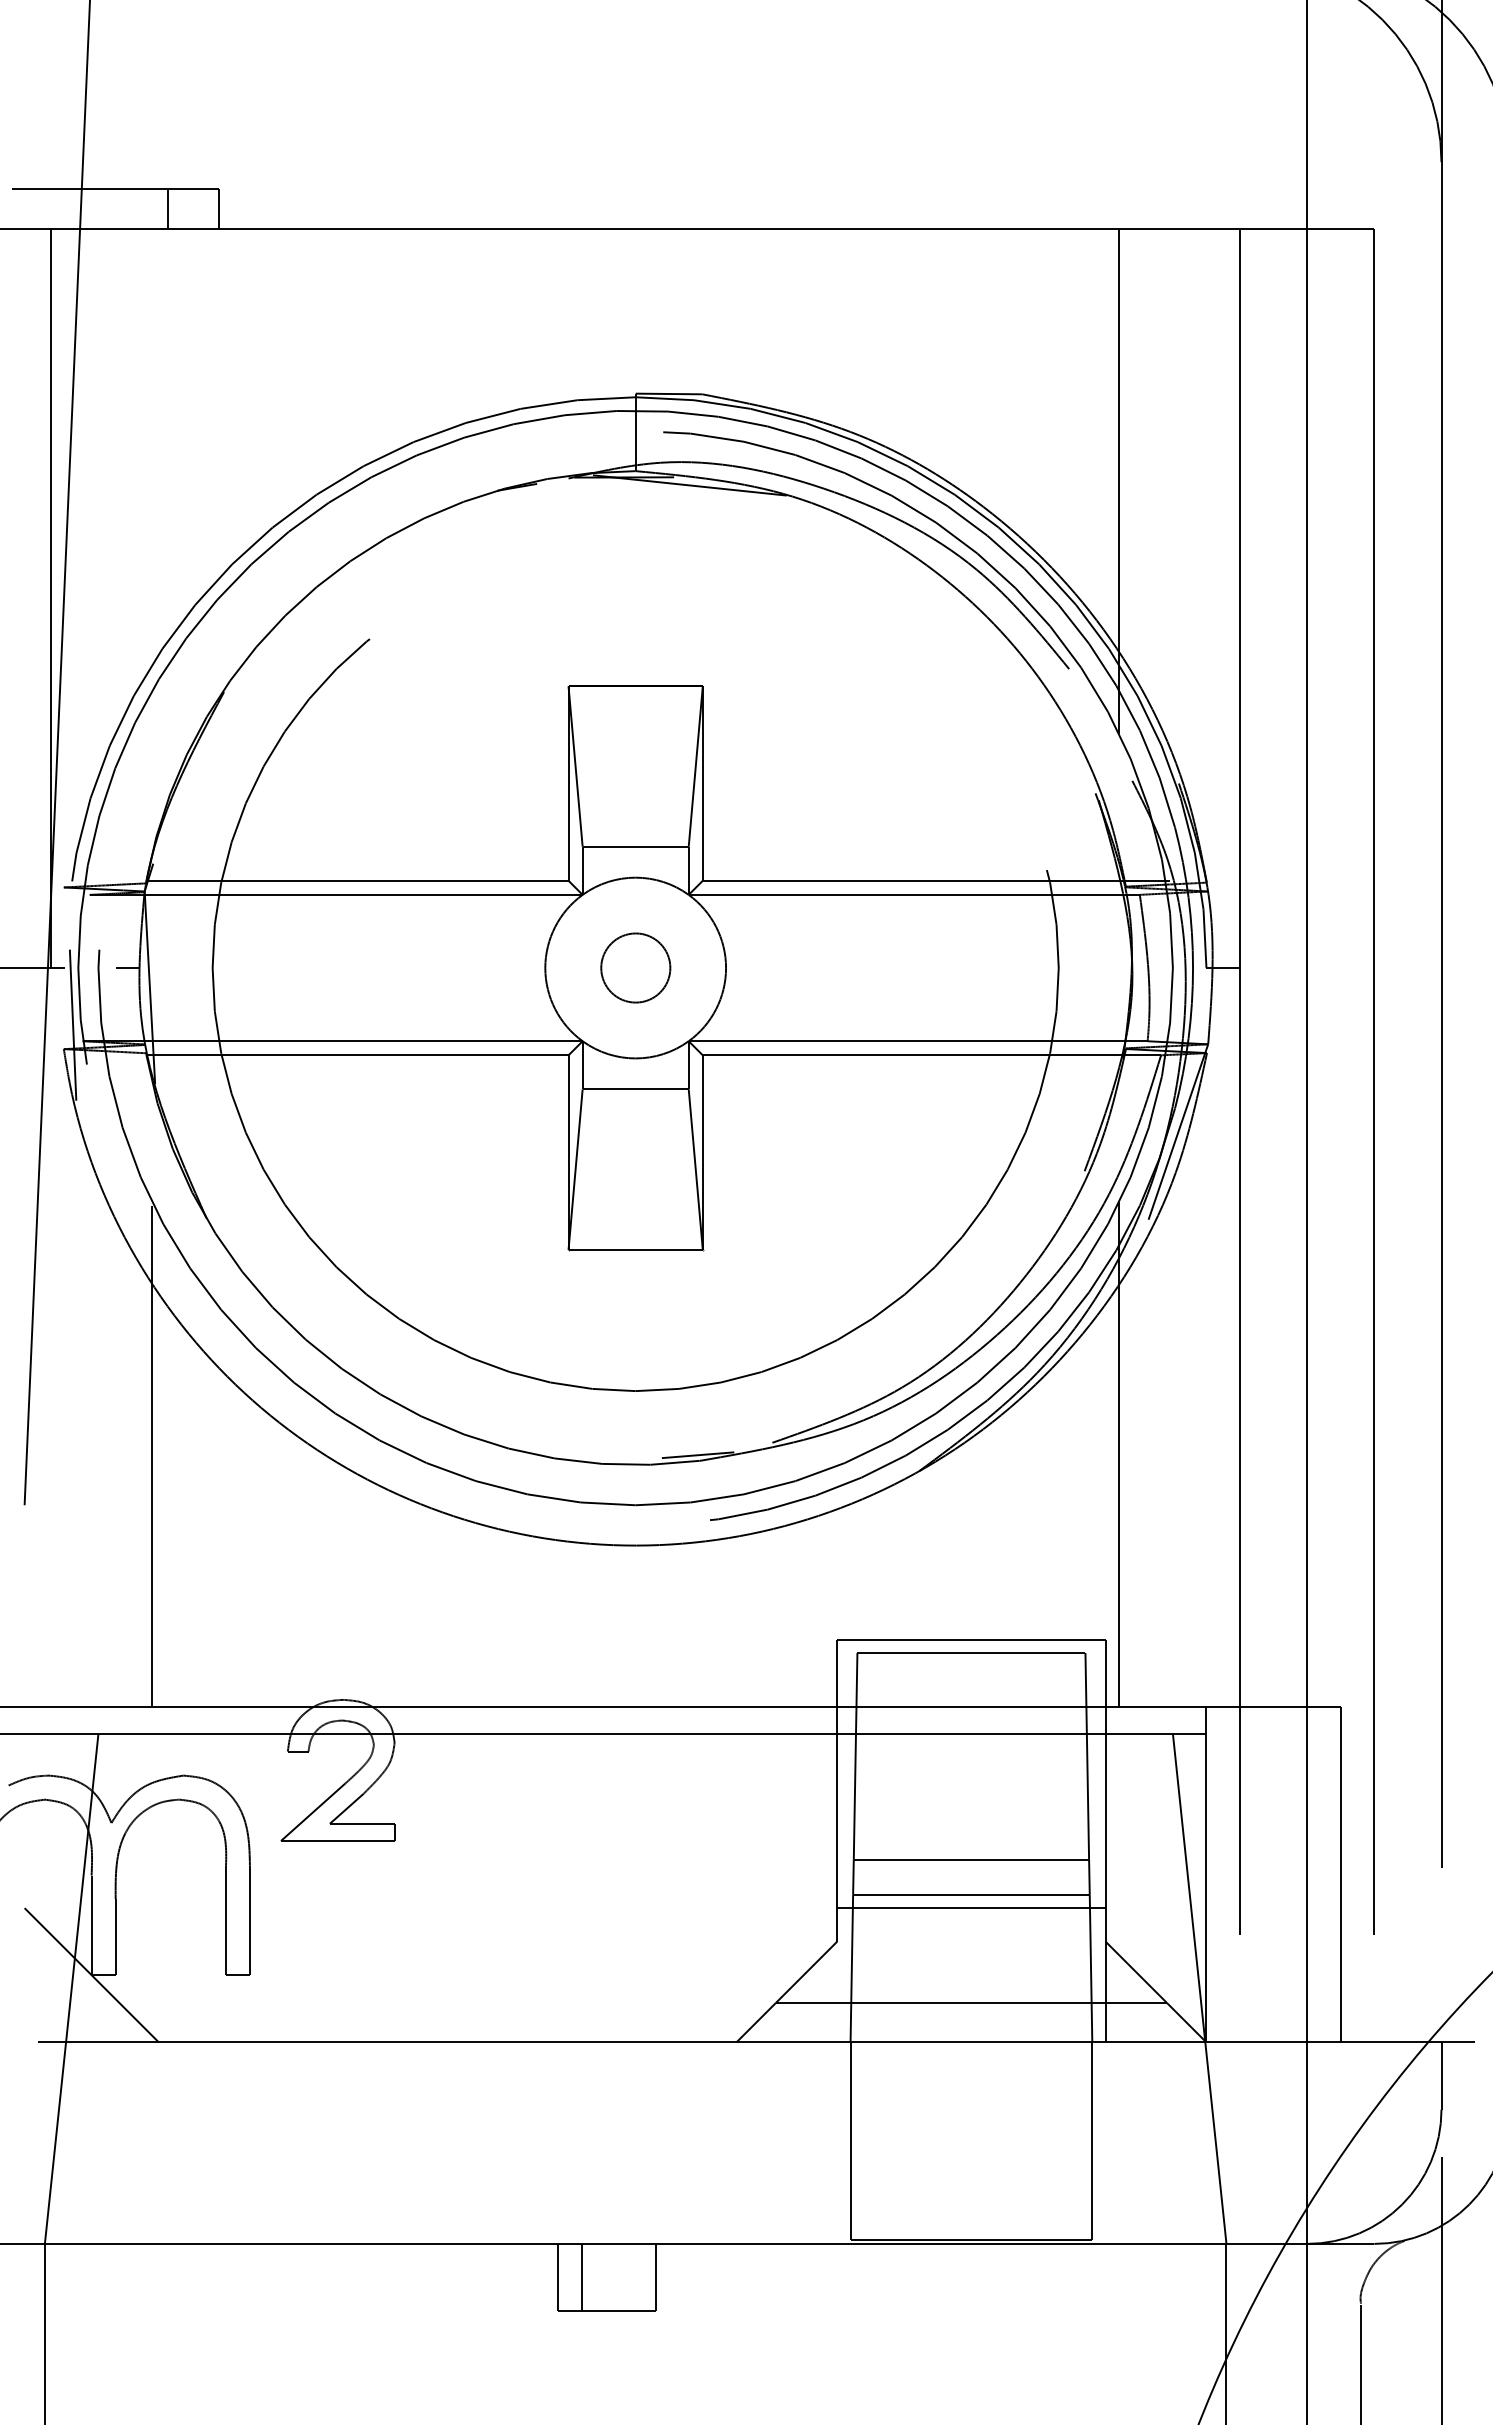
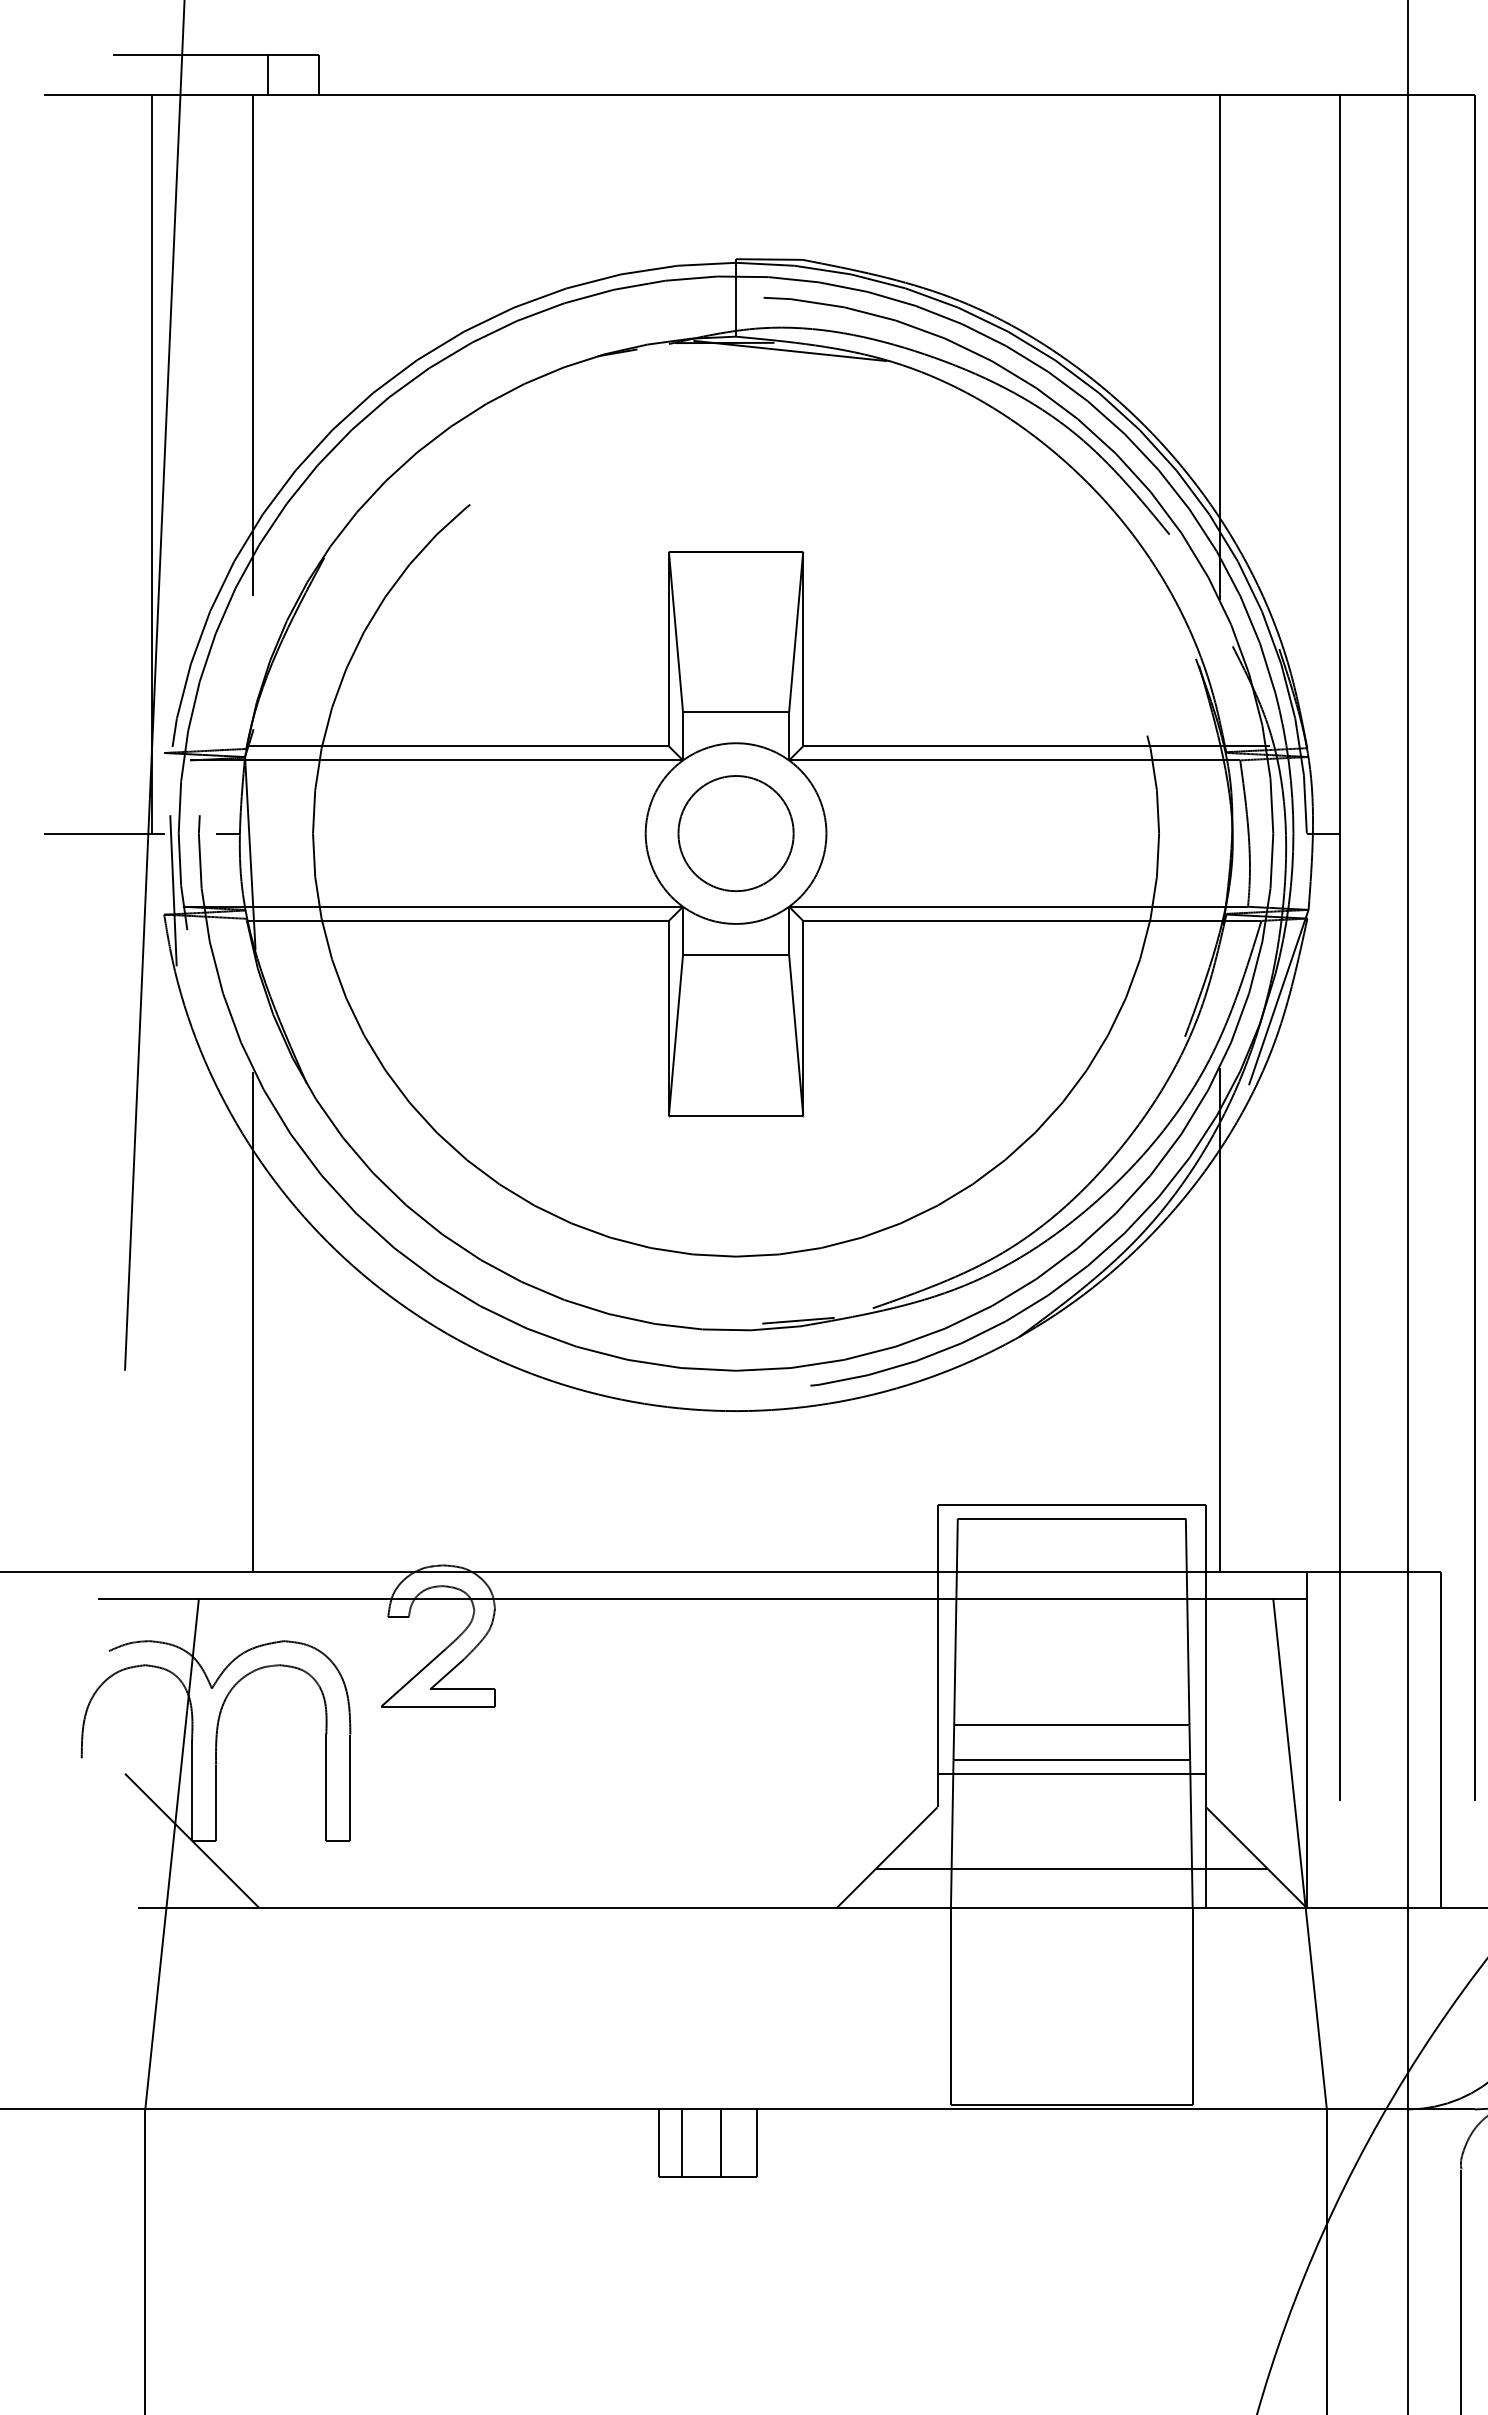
line: (152, 479) -> (252, 345), added
circle: (635, 967) -> (735, 833), size x1.67
line: (620, 2277) -> (720, 2143), added

